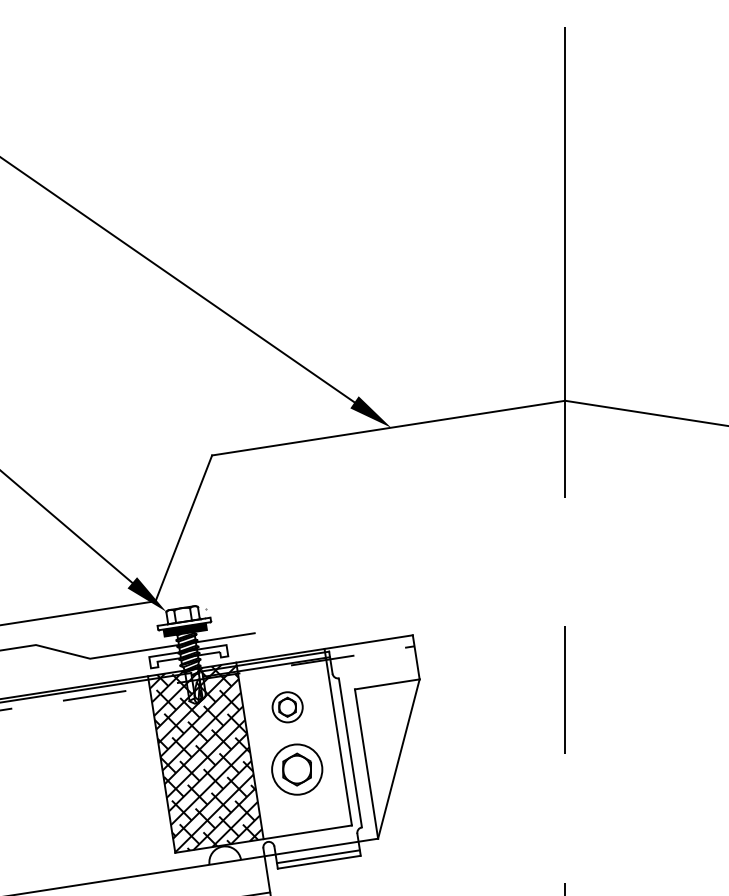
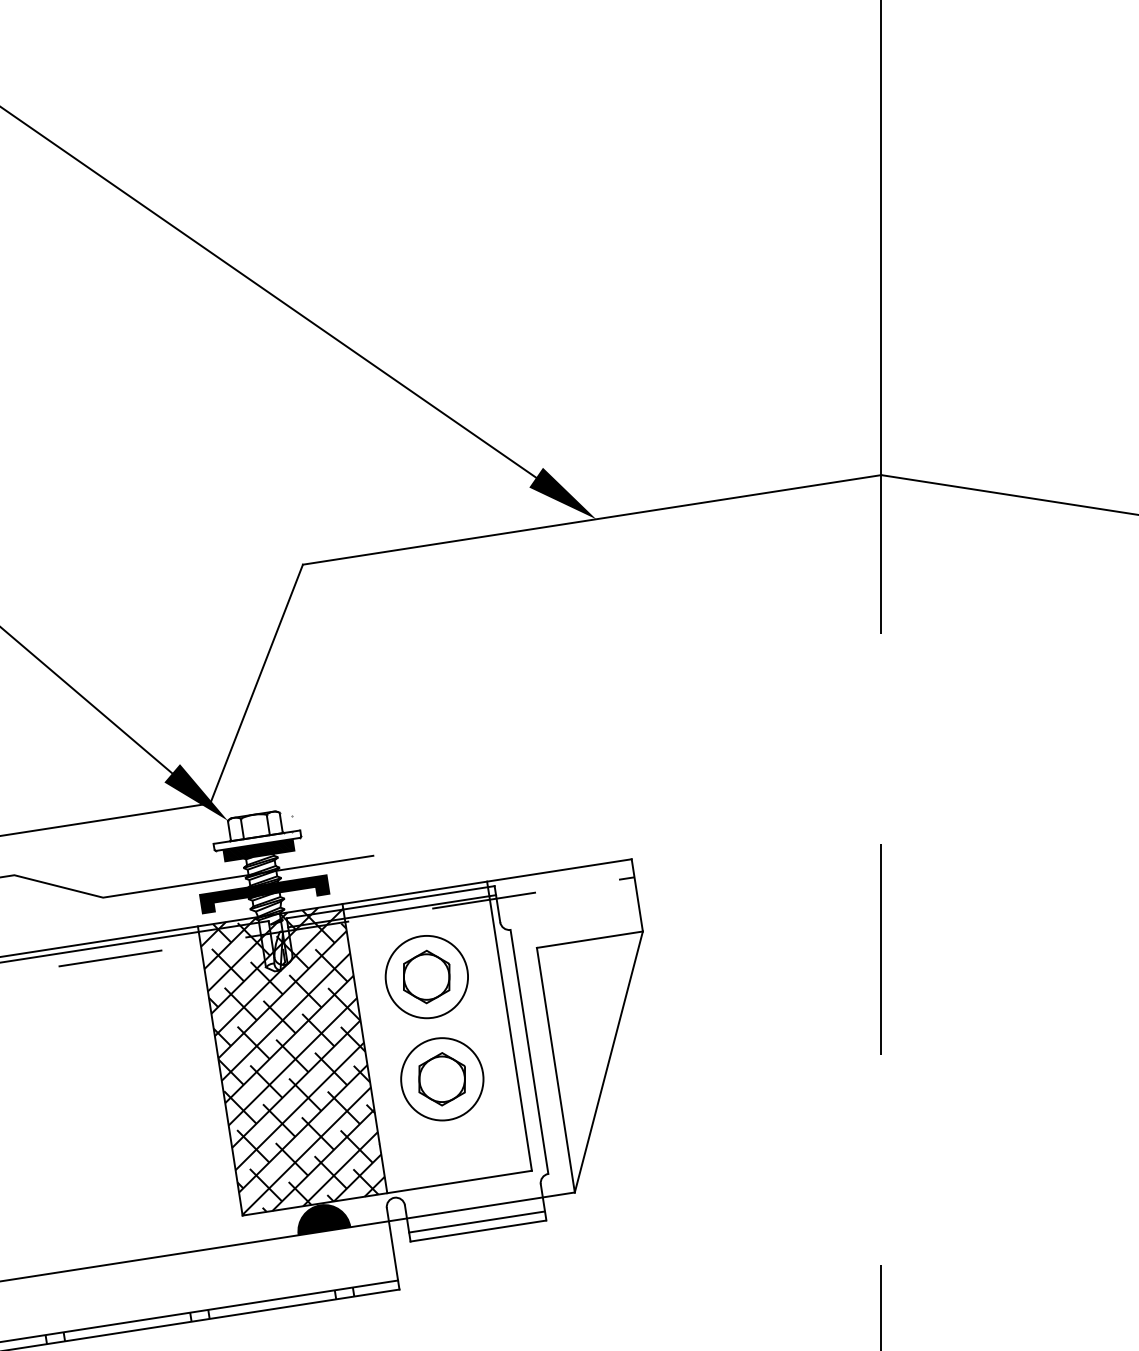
fill: (188, 656) -> (264, 894), added
part: (287, 707) -> (426, 977), size x1.67
fill: (225, 855) -> (324, 1219), added

